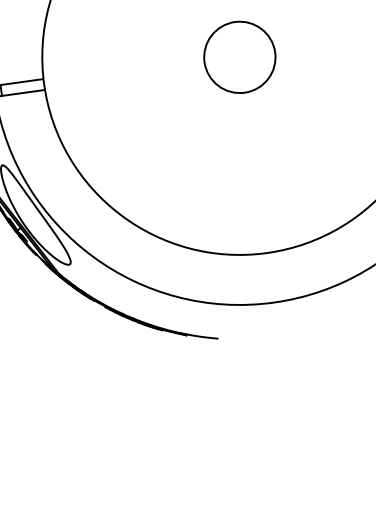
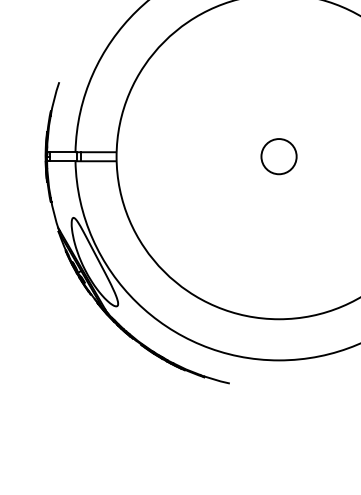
circle: (239, 57) -> (278, 156), size x0.6

